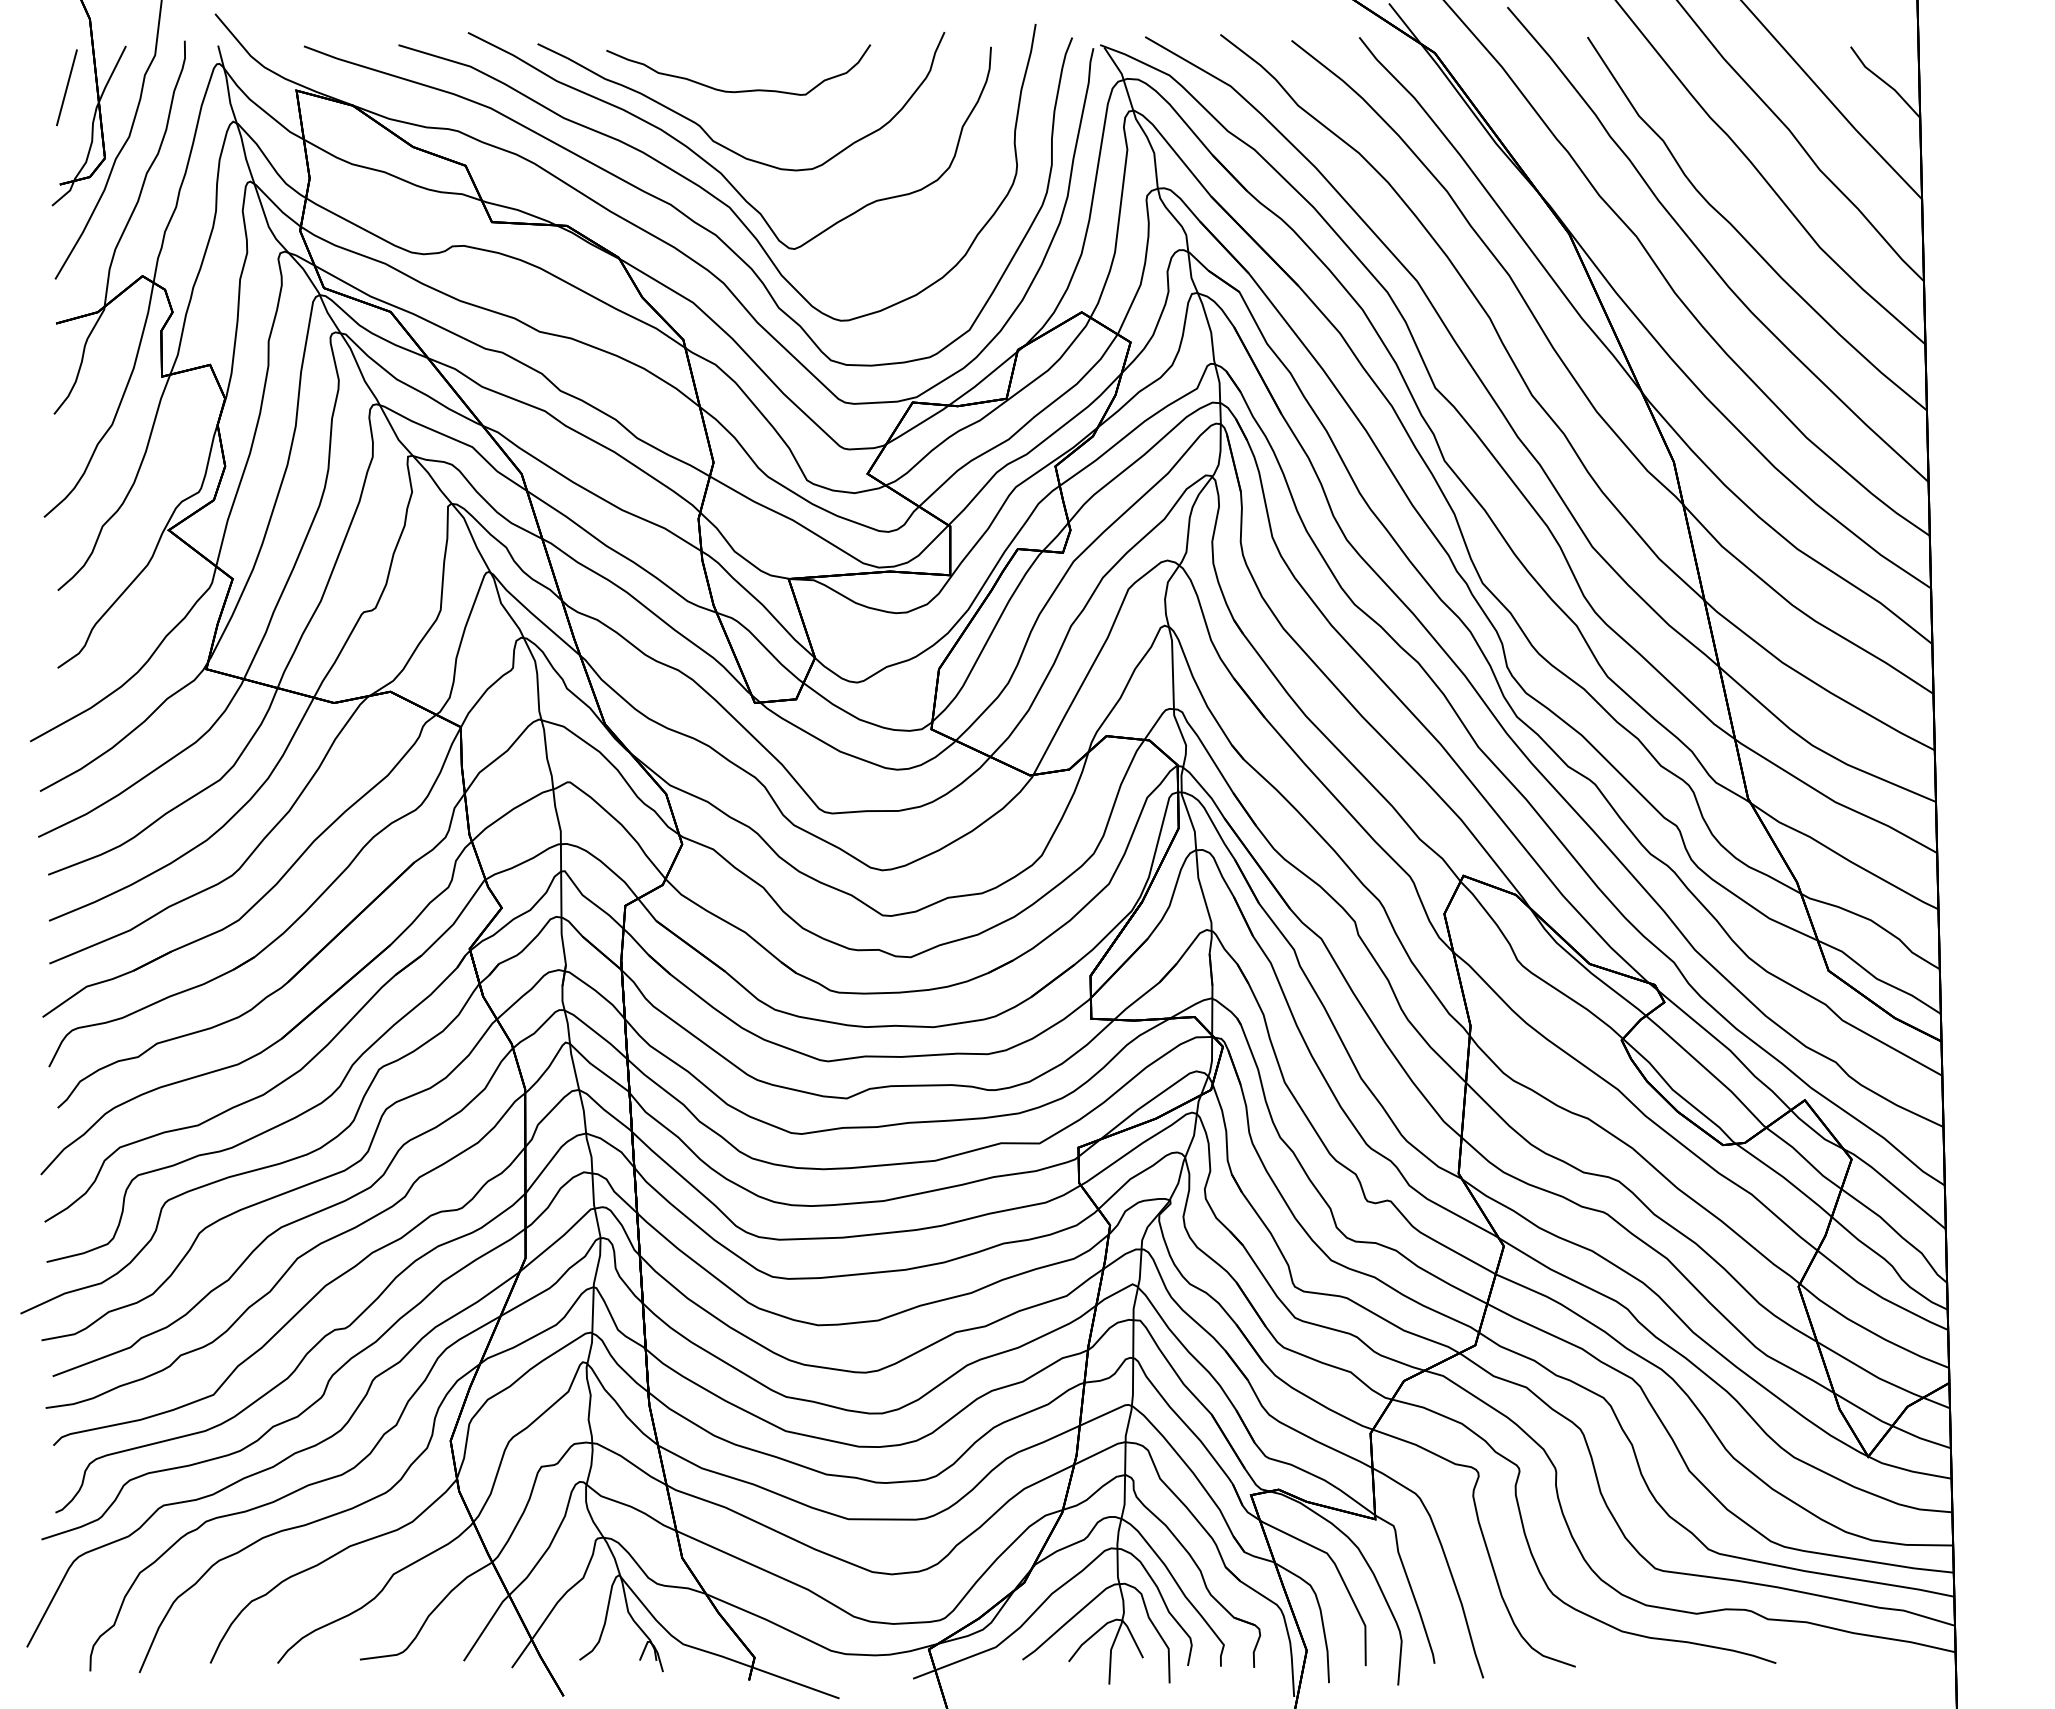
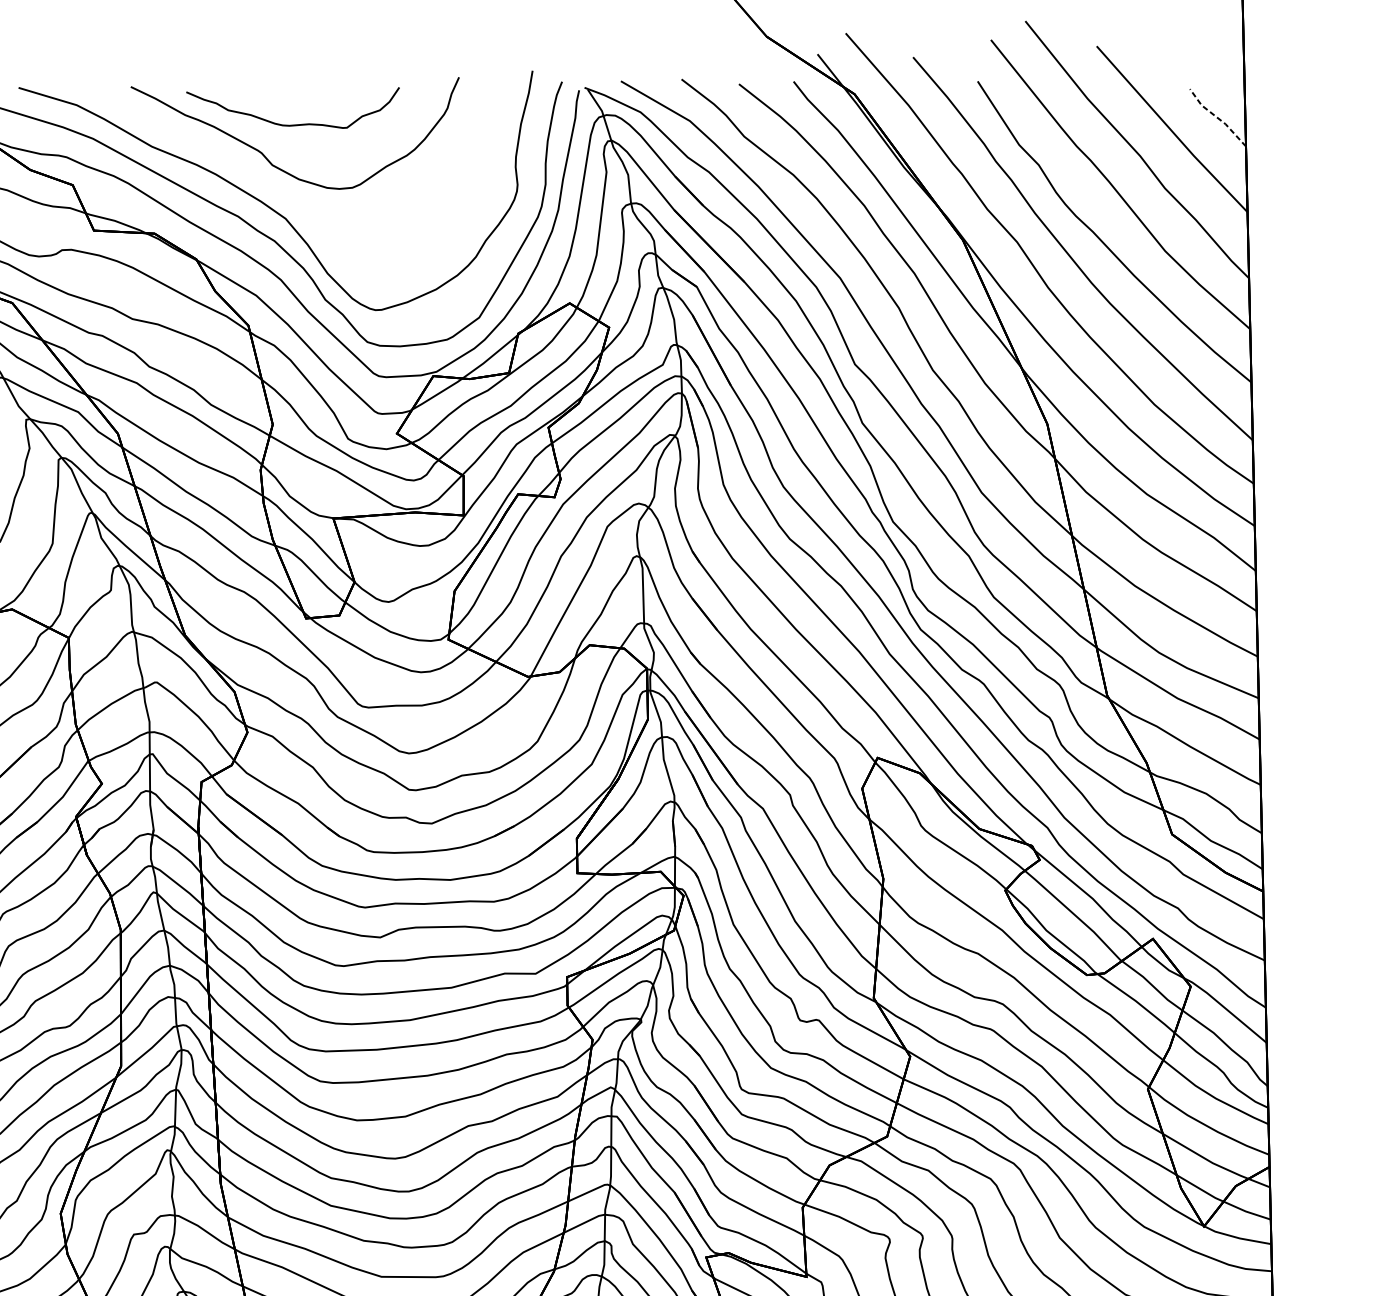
line: (1884, 82) -> (1217, 117), solid -> dashed
curve: (711, 164) -> (271, 184), removed

